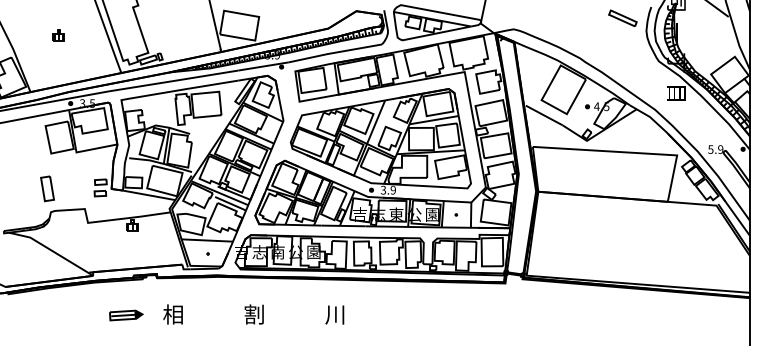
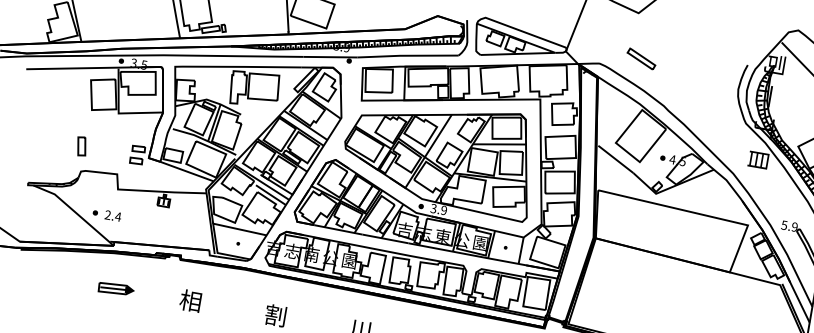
part: (622, 18) -> (641, 59), moved
part: (47, 188) -> (81, 146), size x0.71
part: (81, 247) -> (106, 214), added
part: (126, 315) -> (116, 289), moved

